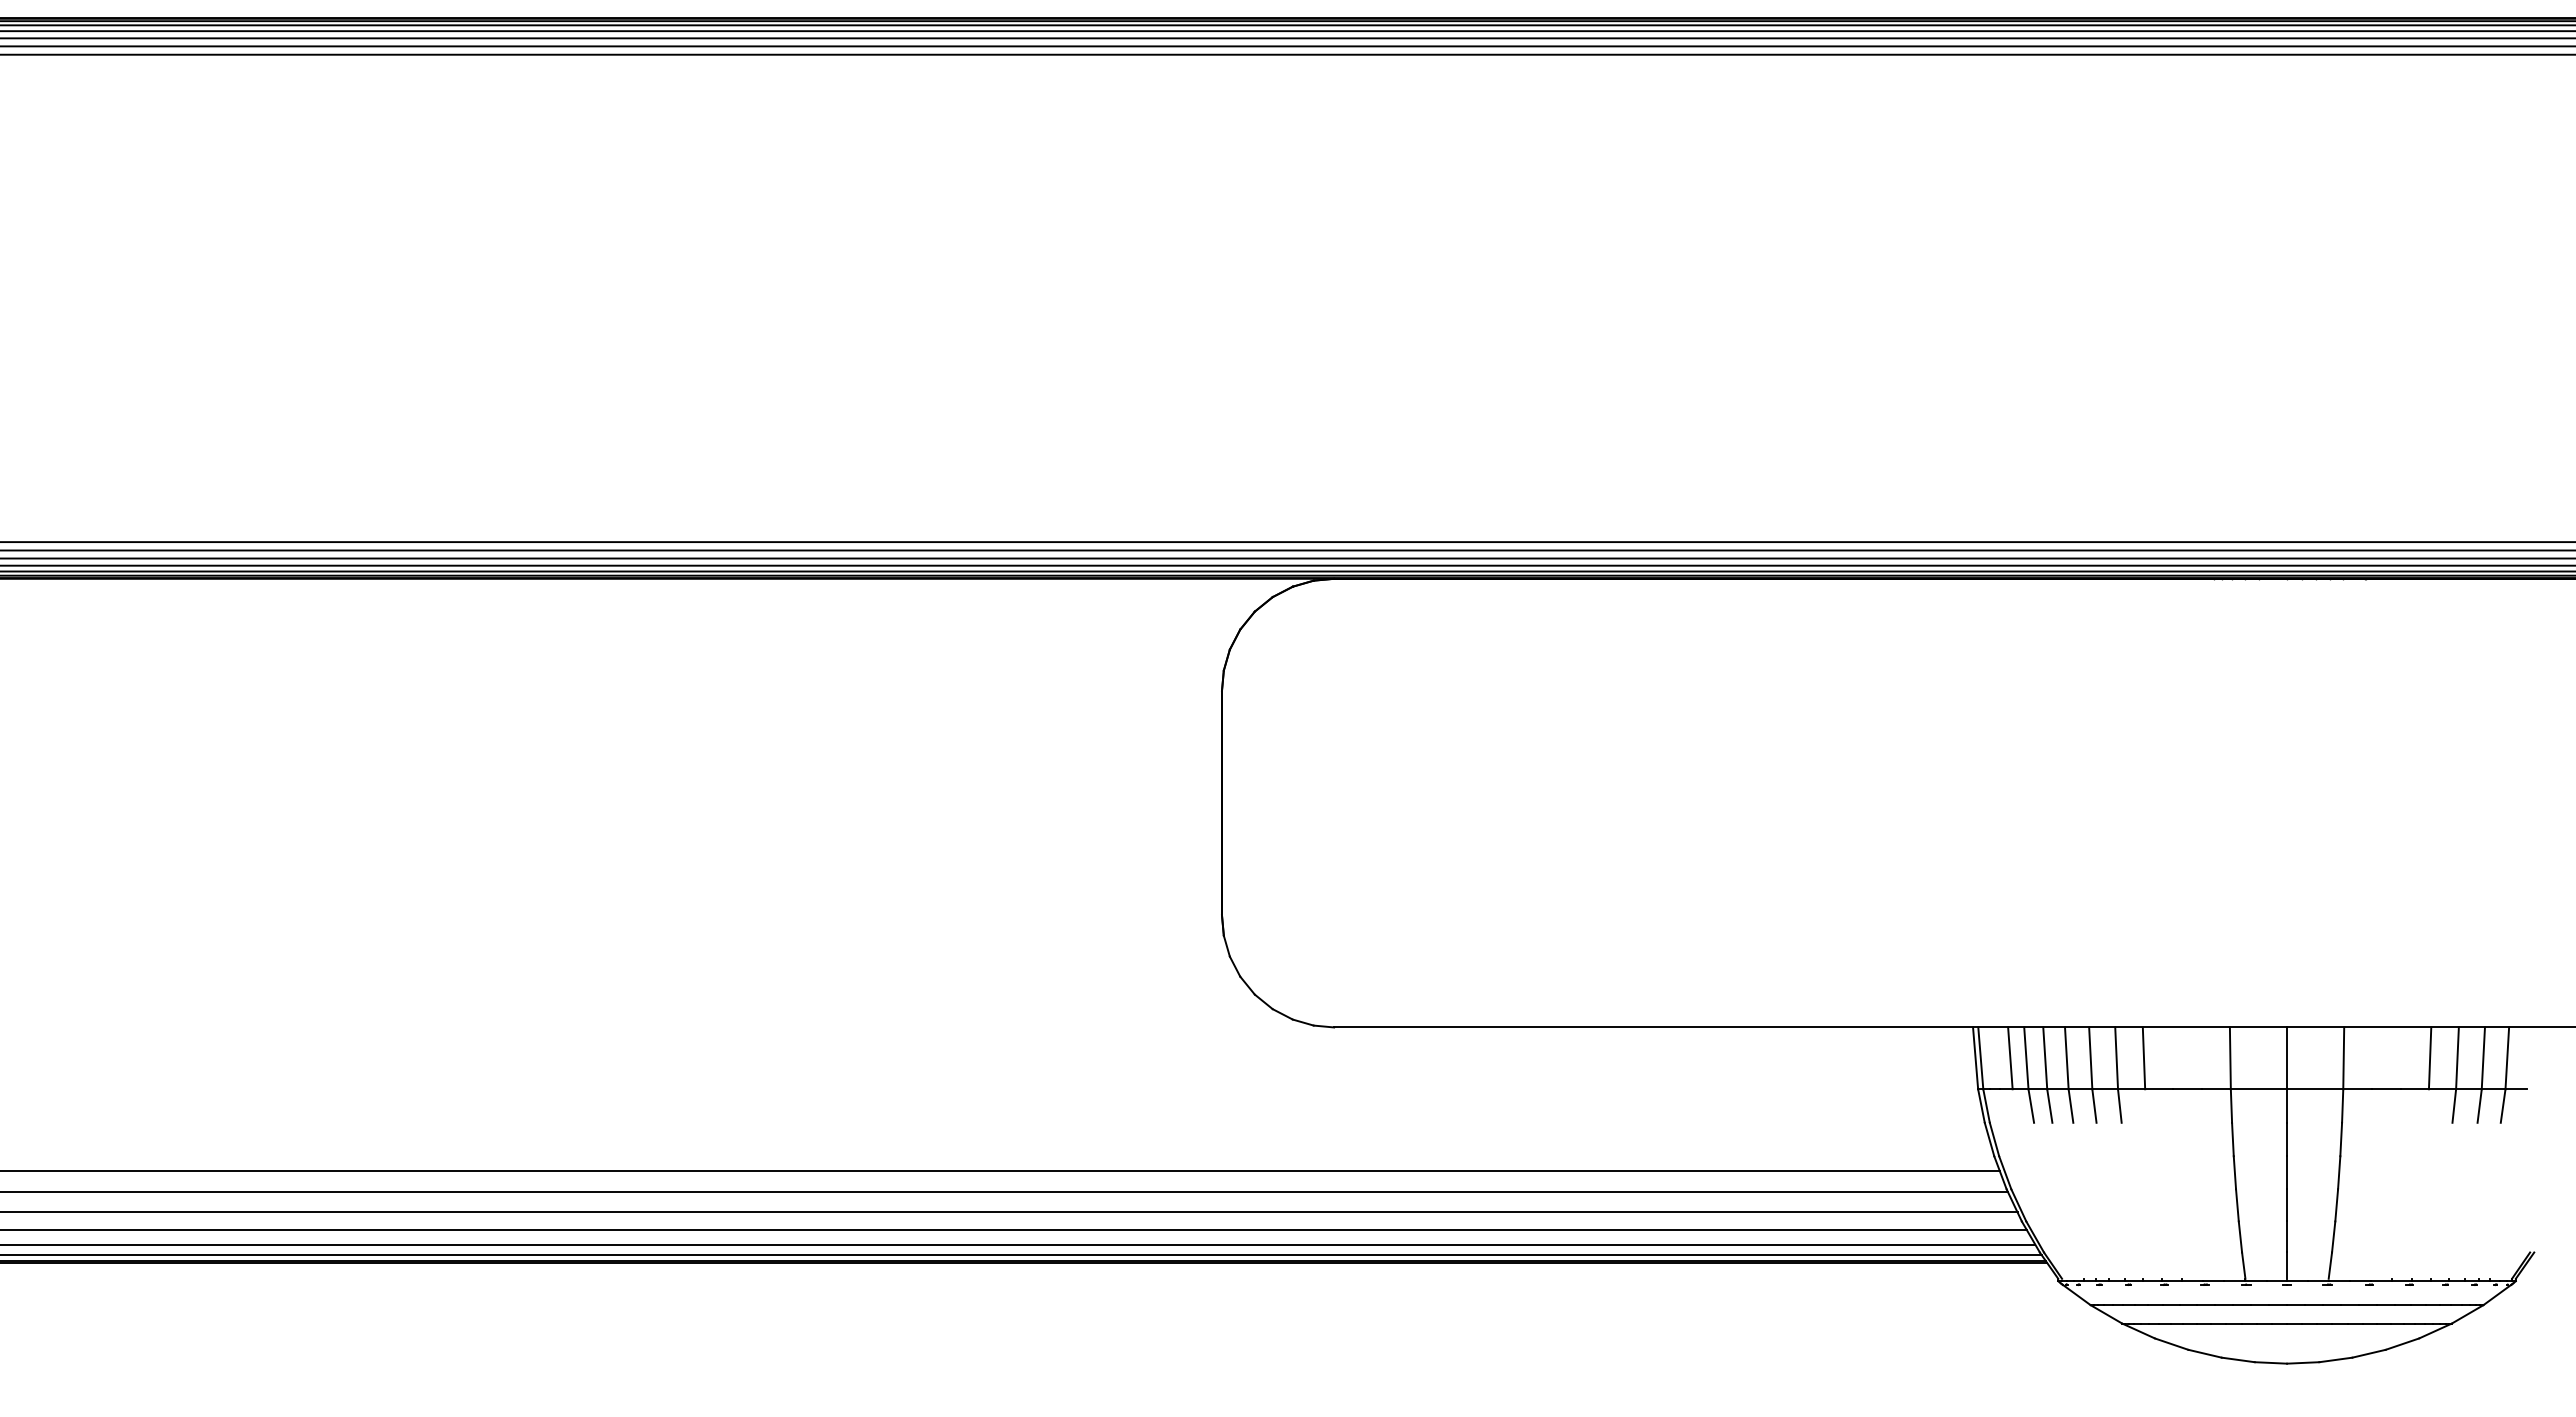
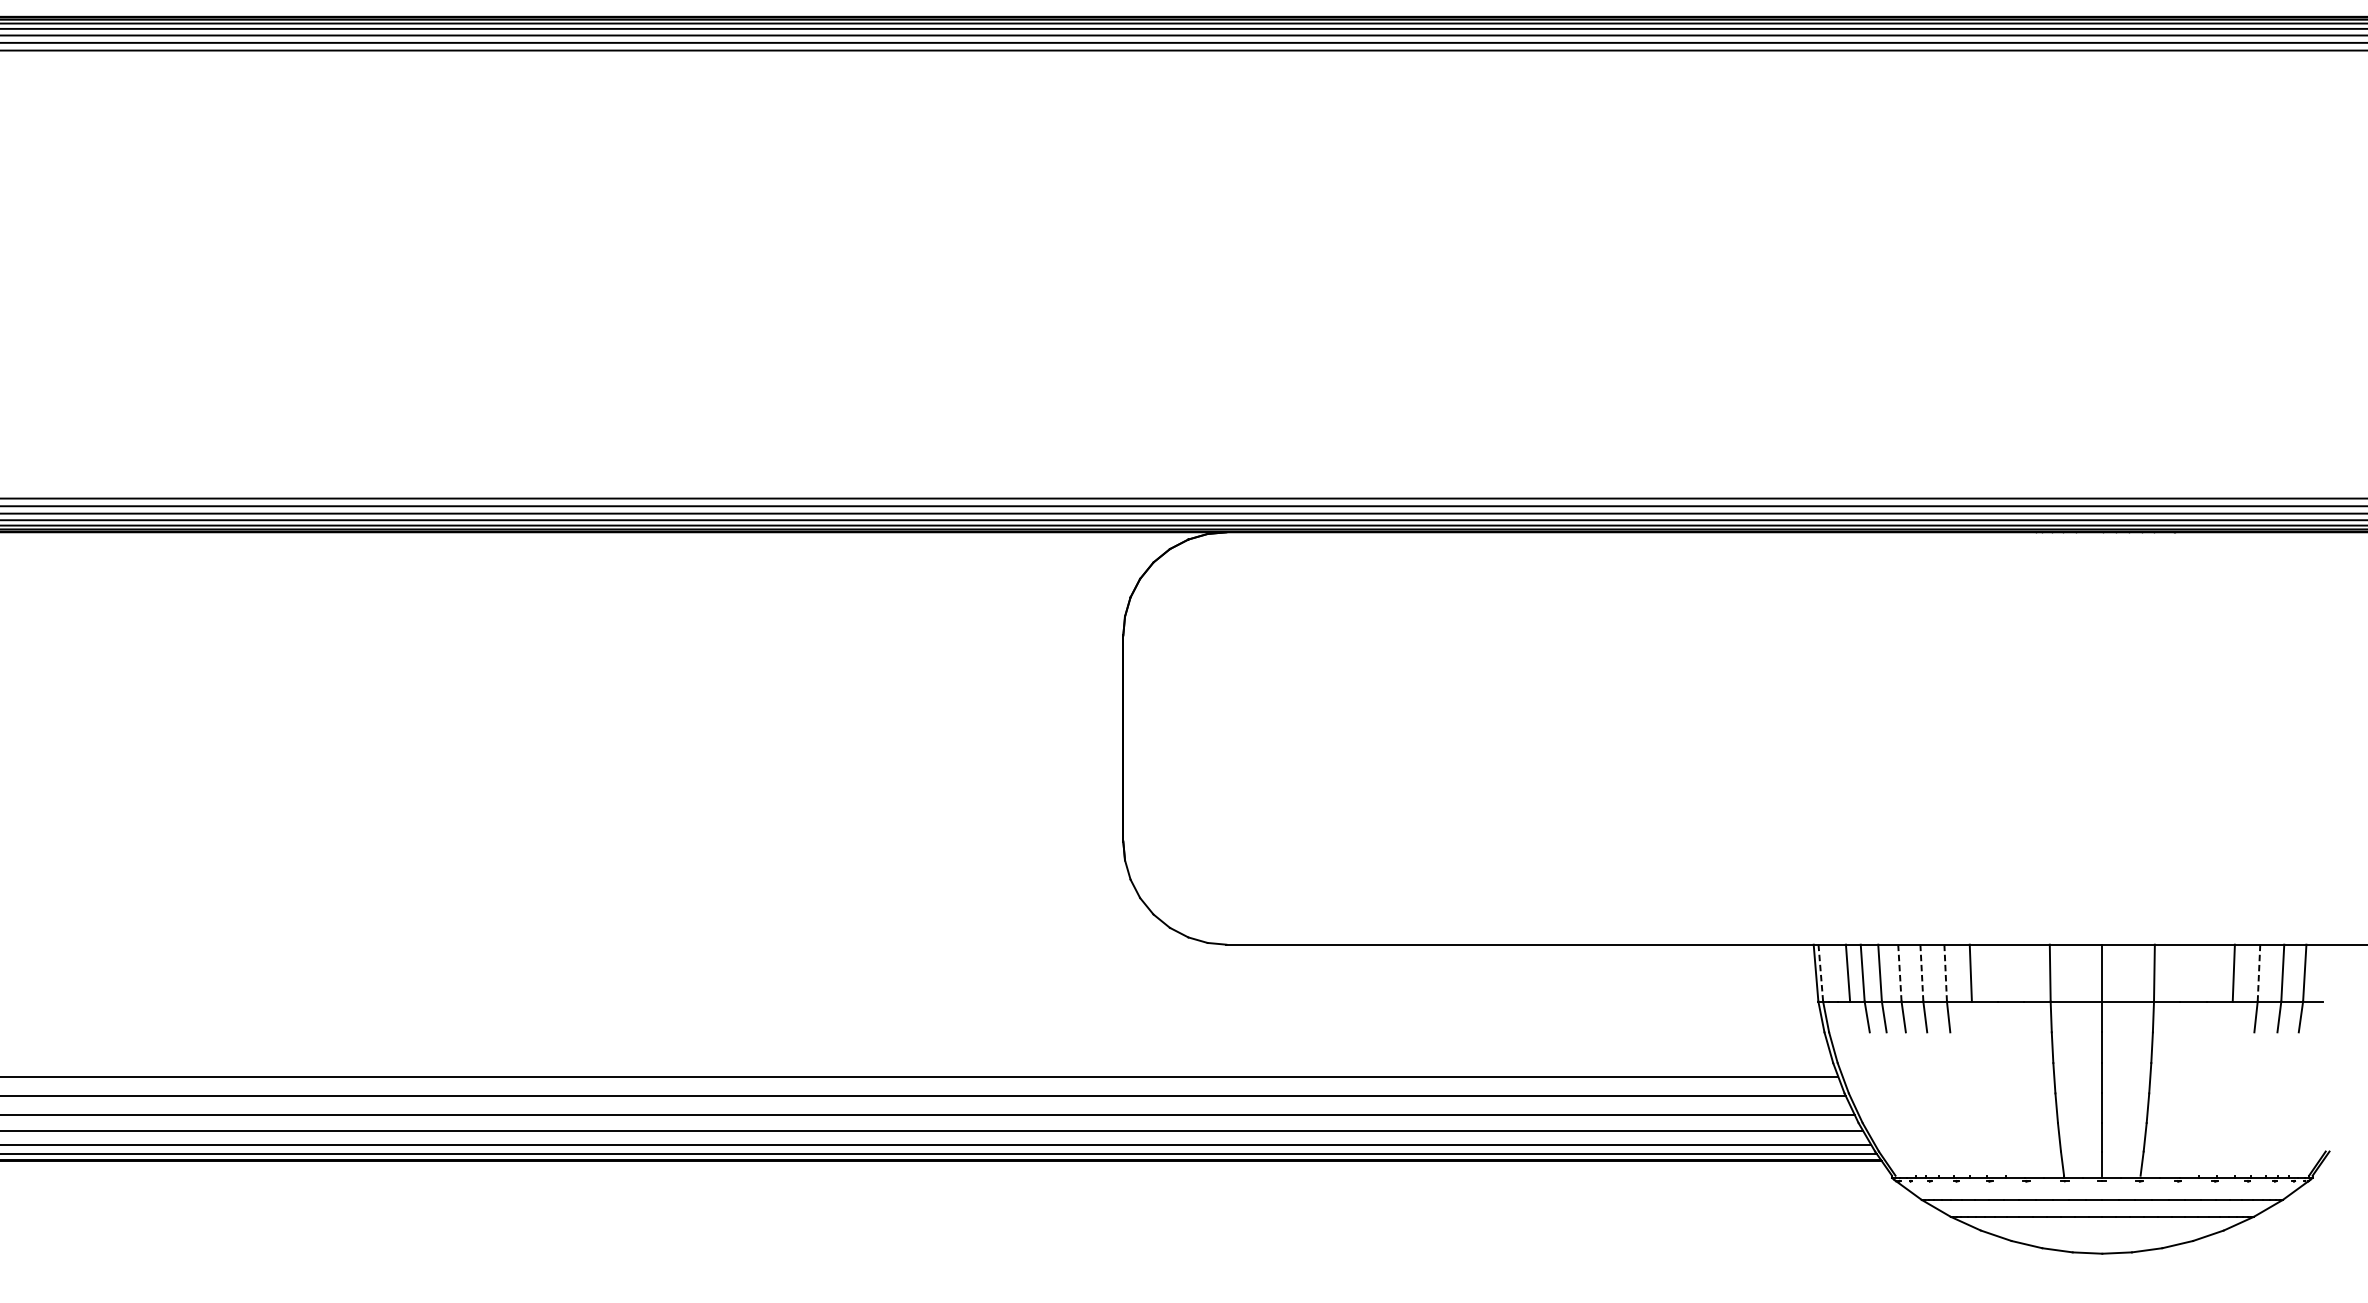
line: (1980, 1058) -> (1820, 973), solid -> dashed
line: (2066, 1058) -> (1899, 973), solid -> dashed
line: (2090, 1058) -> (1921, 973), solid -> dashed
line: (2116, 1058) -> (1945, 973), solid -> dashed
line: (2457, 1058) -> (2259, 973), solid -> dashed

